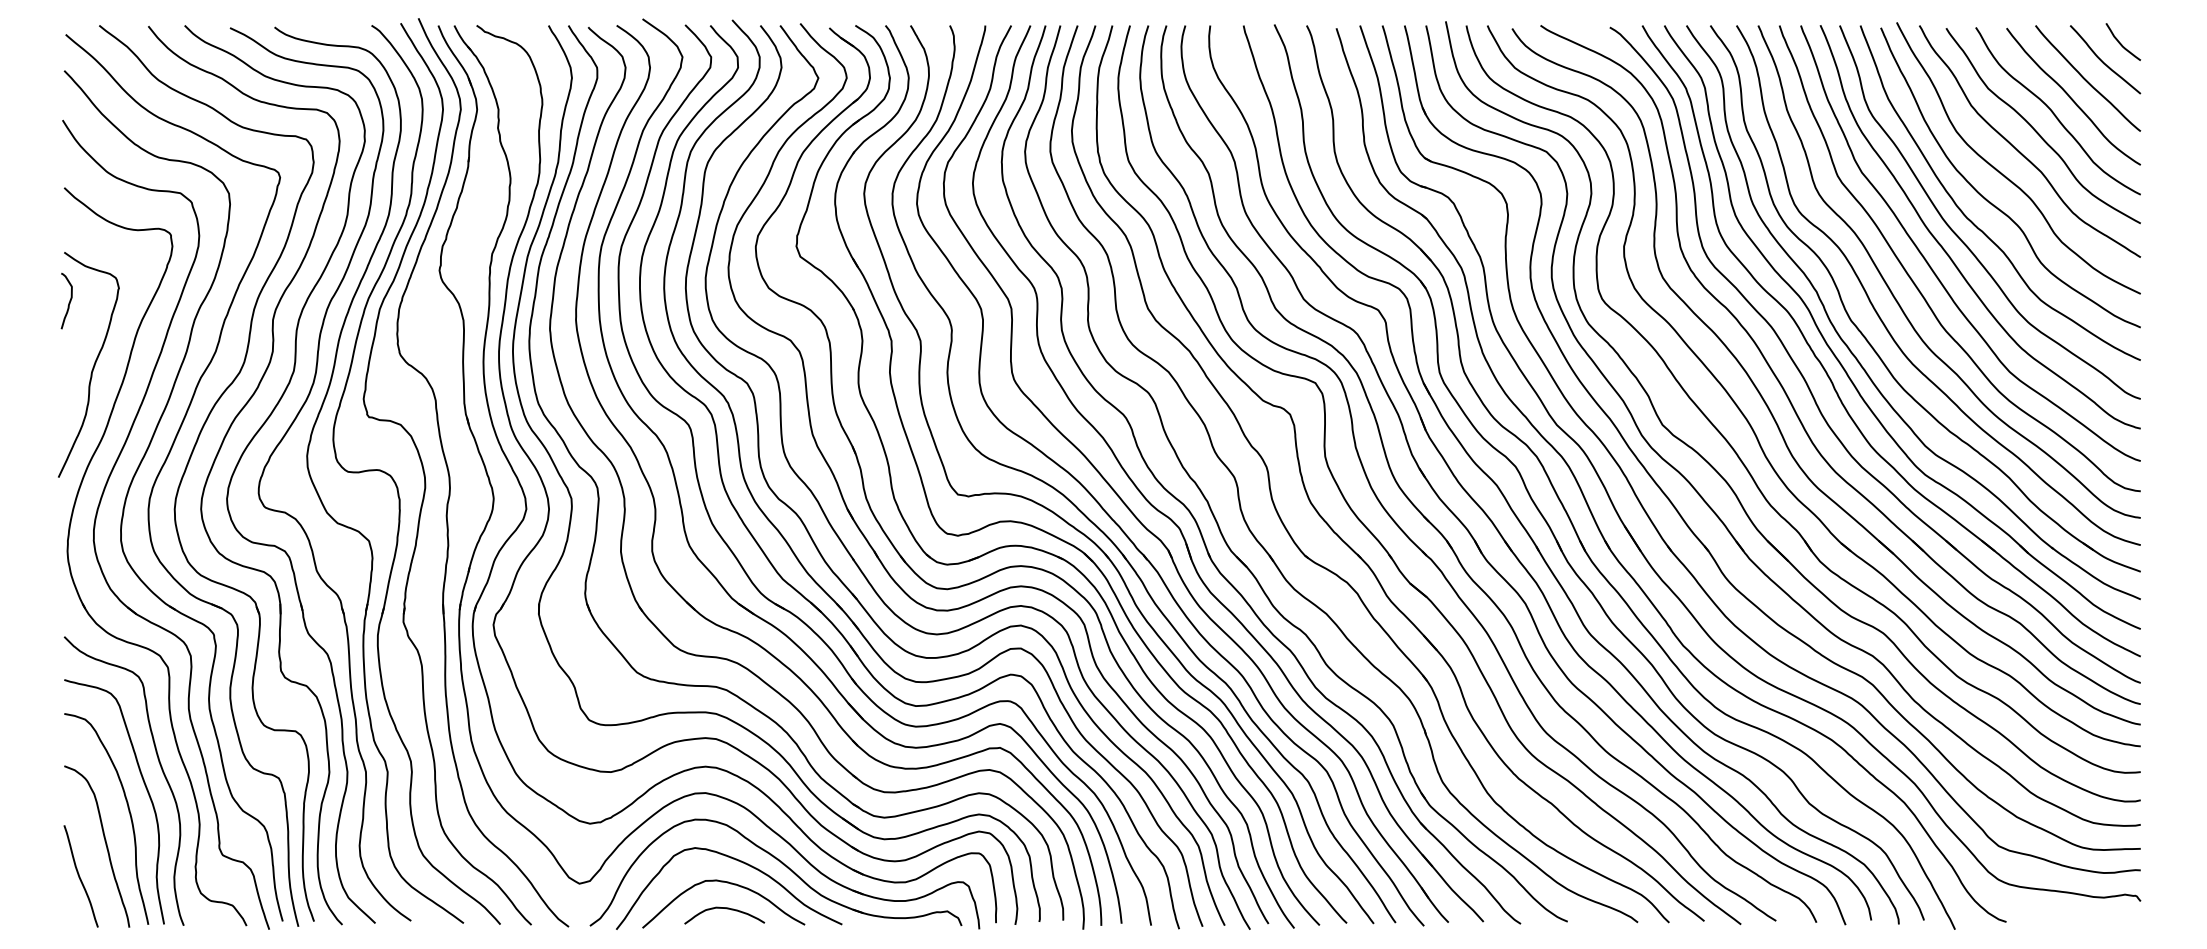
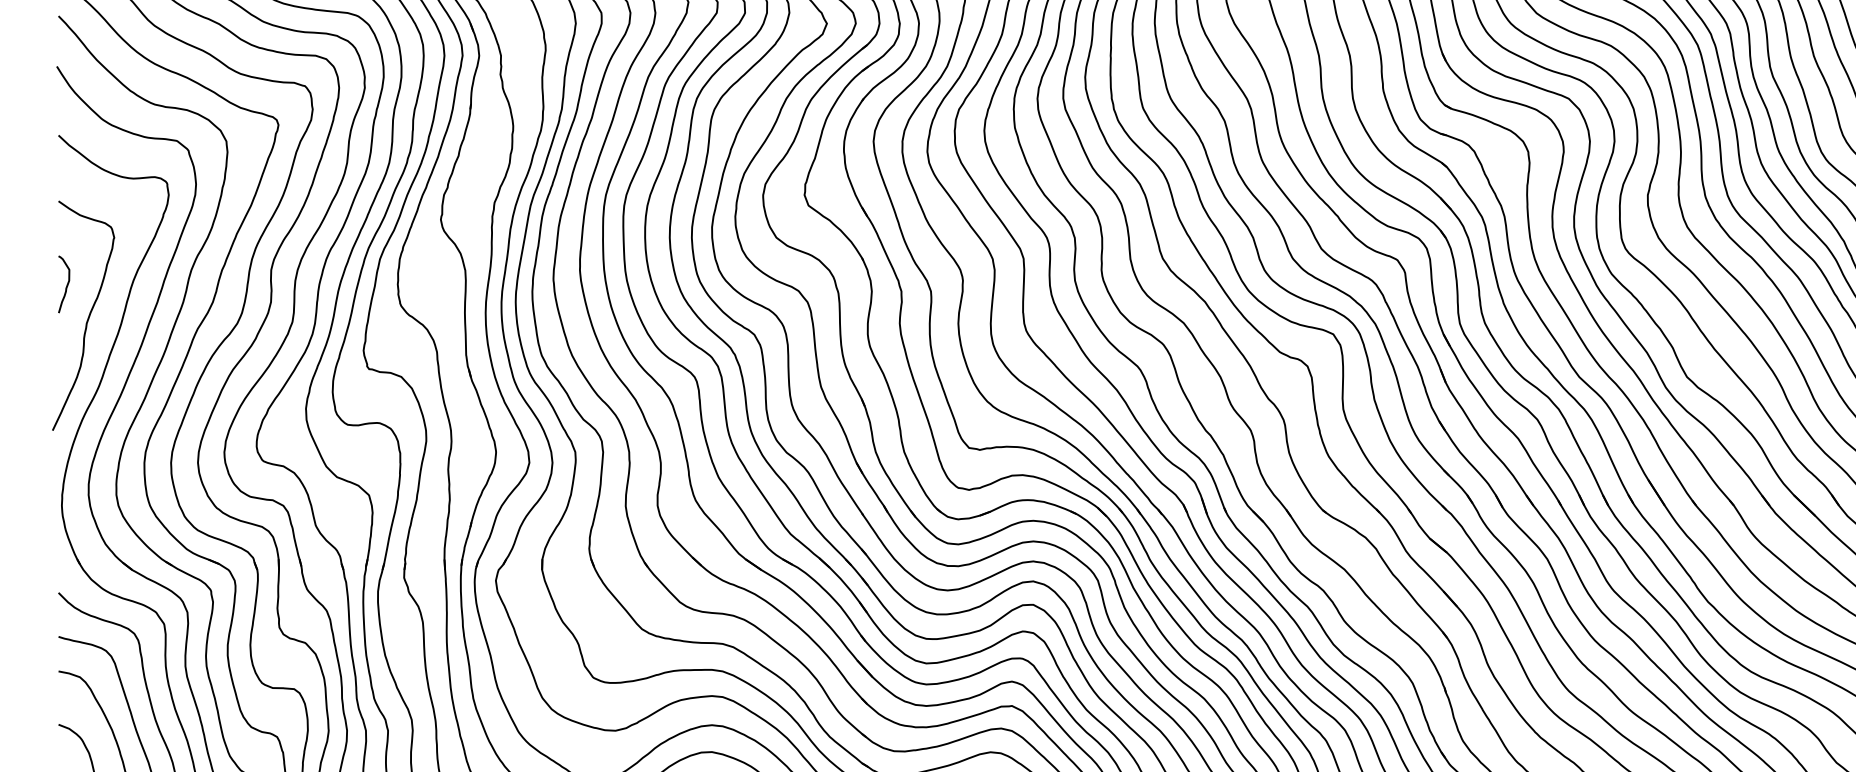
curve: (68, 302) -> (65, 285), moved

